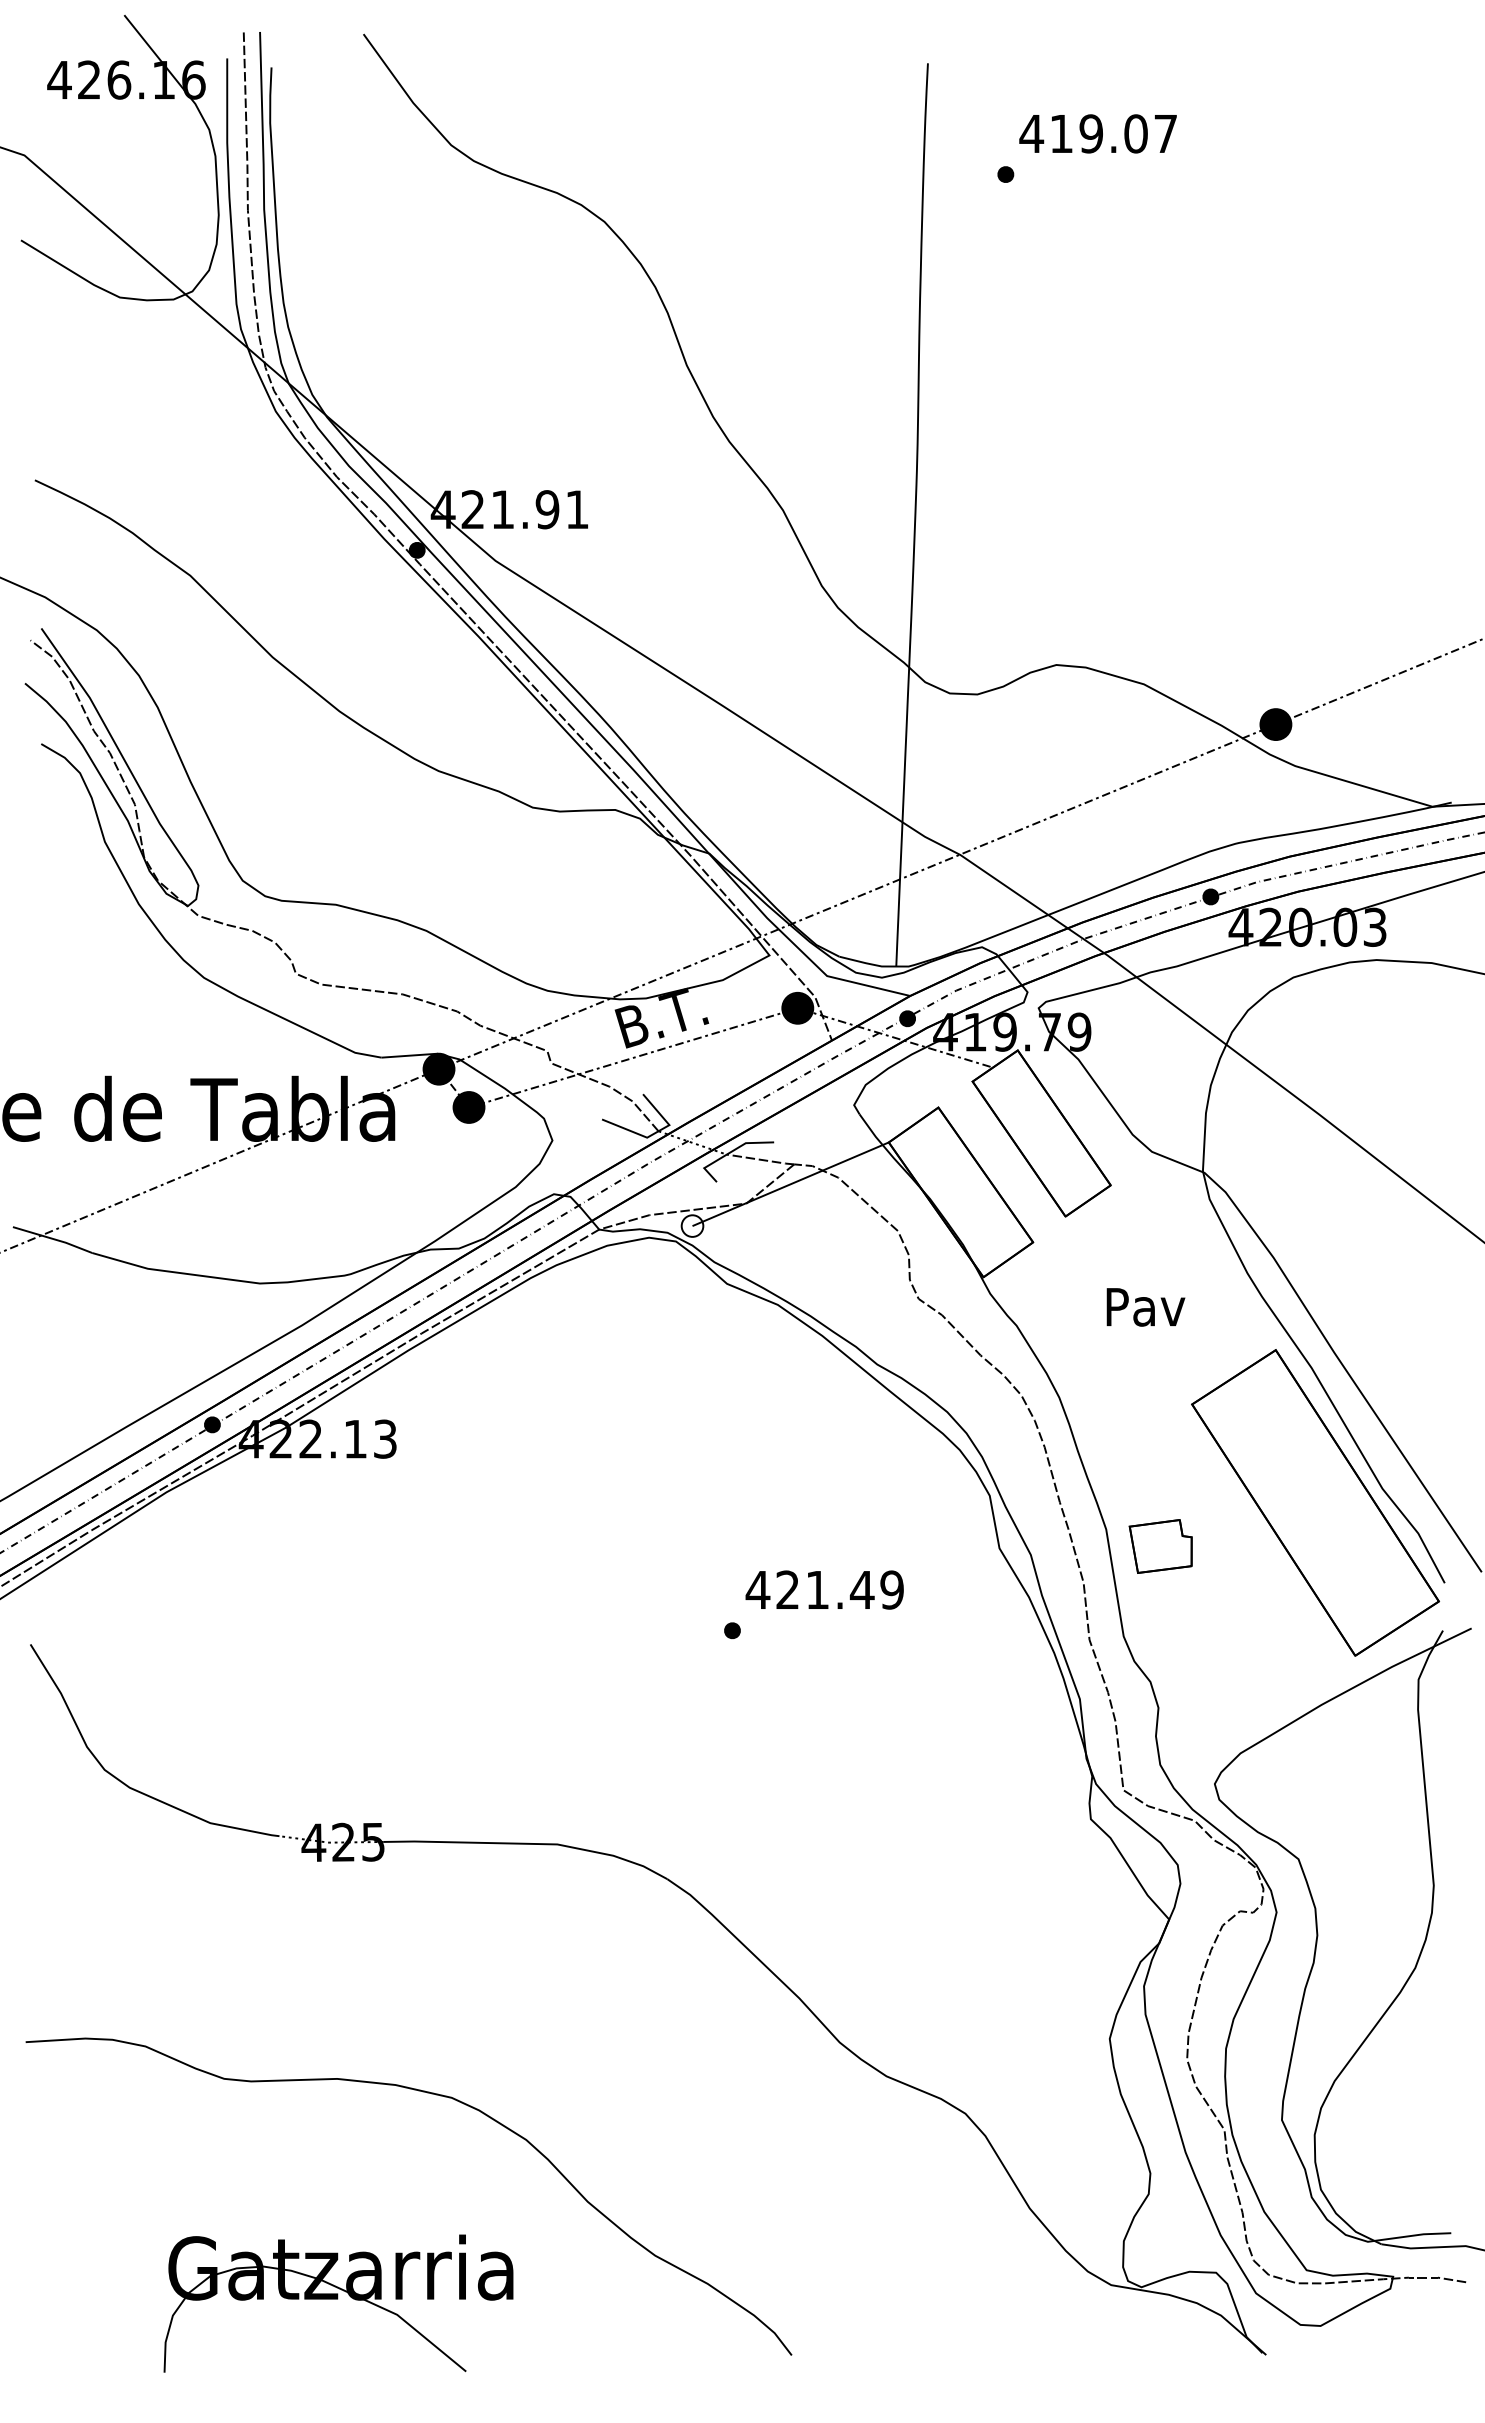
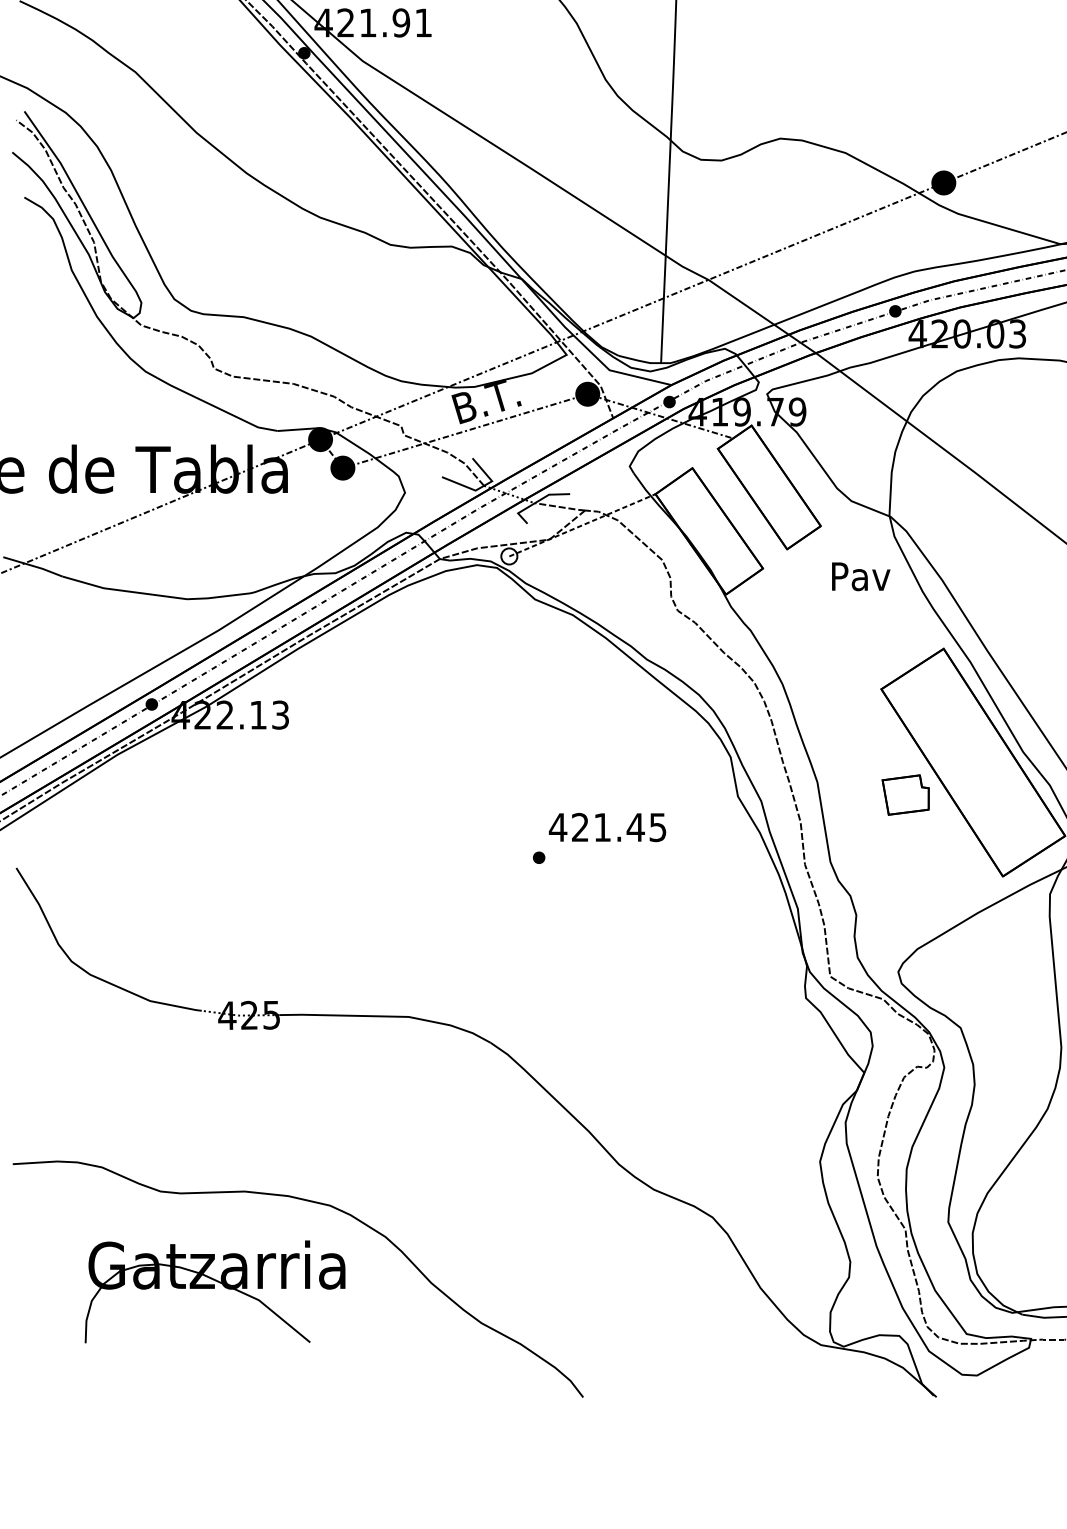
line: (790, 1184) -> (582, 525), solid -> dashed
text: (1145, 1307) -> (860, 576), moved
part: (1160, 1546) -> (905, 795), moved
text: (891, 1589) -> (657, 827), 421.49 -> 421.45
part: (338, 2303) -> (215, 1291), moved

